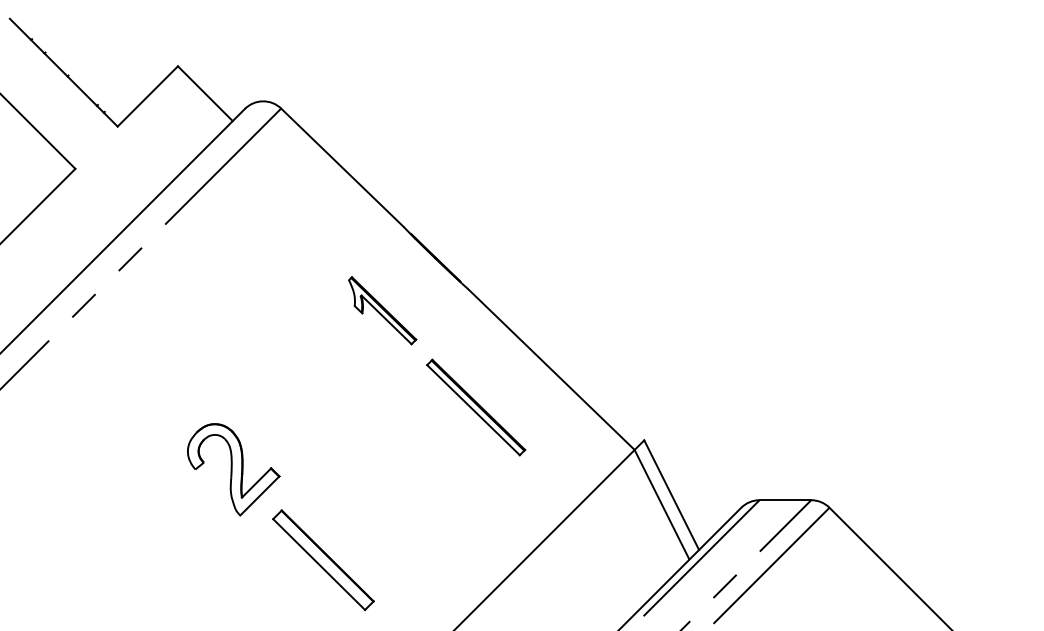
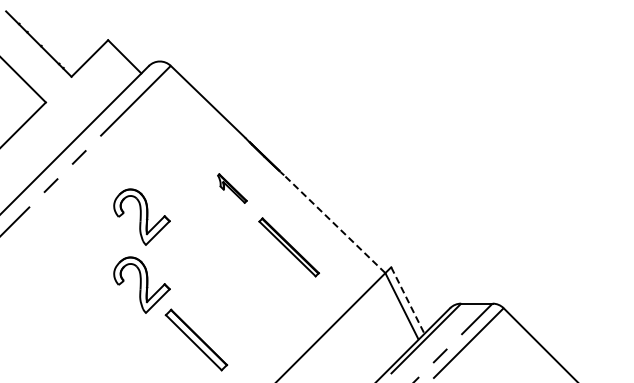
part: (382, 310) -> (232, 188), size x0.7
part: (232, 356) -> (141, 216), added
line: (550, 368) -> (334, 223), solid -> dashed
line: (672, 496) -> (408, 301), solid -> dashed

